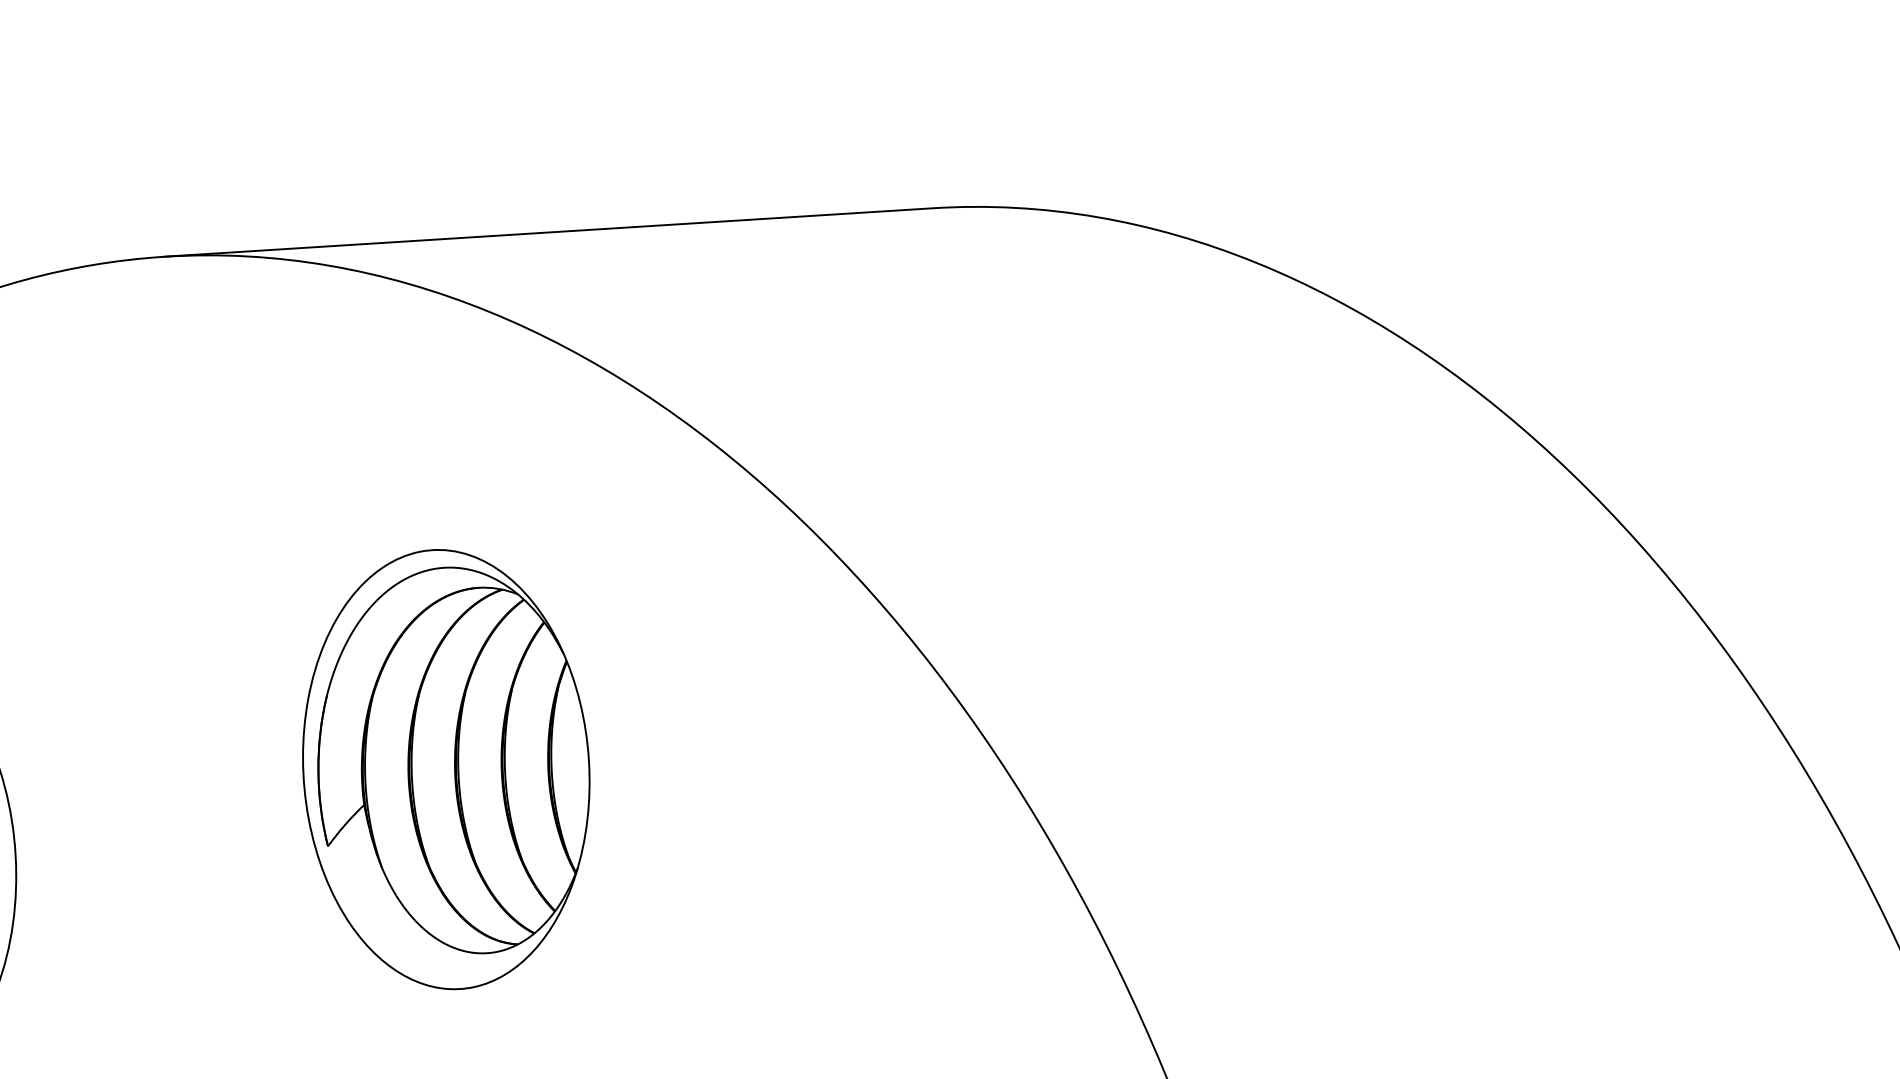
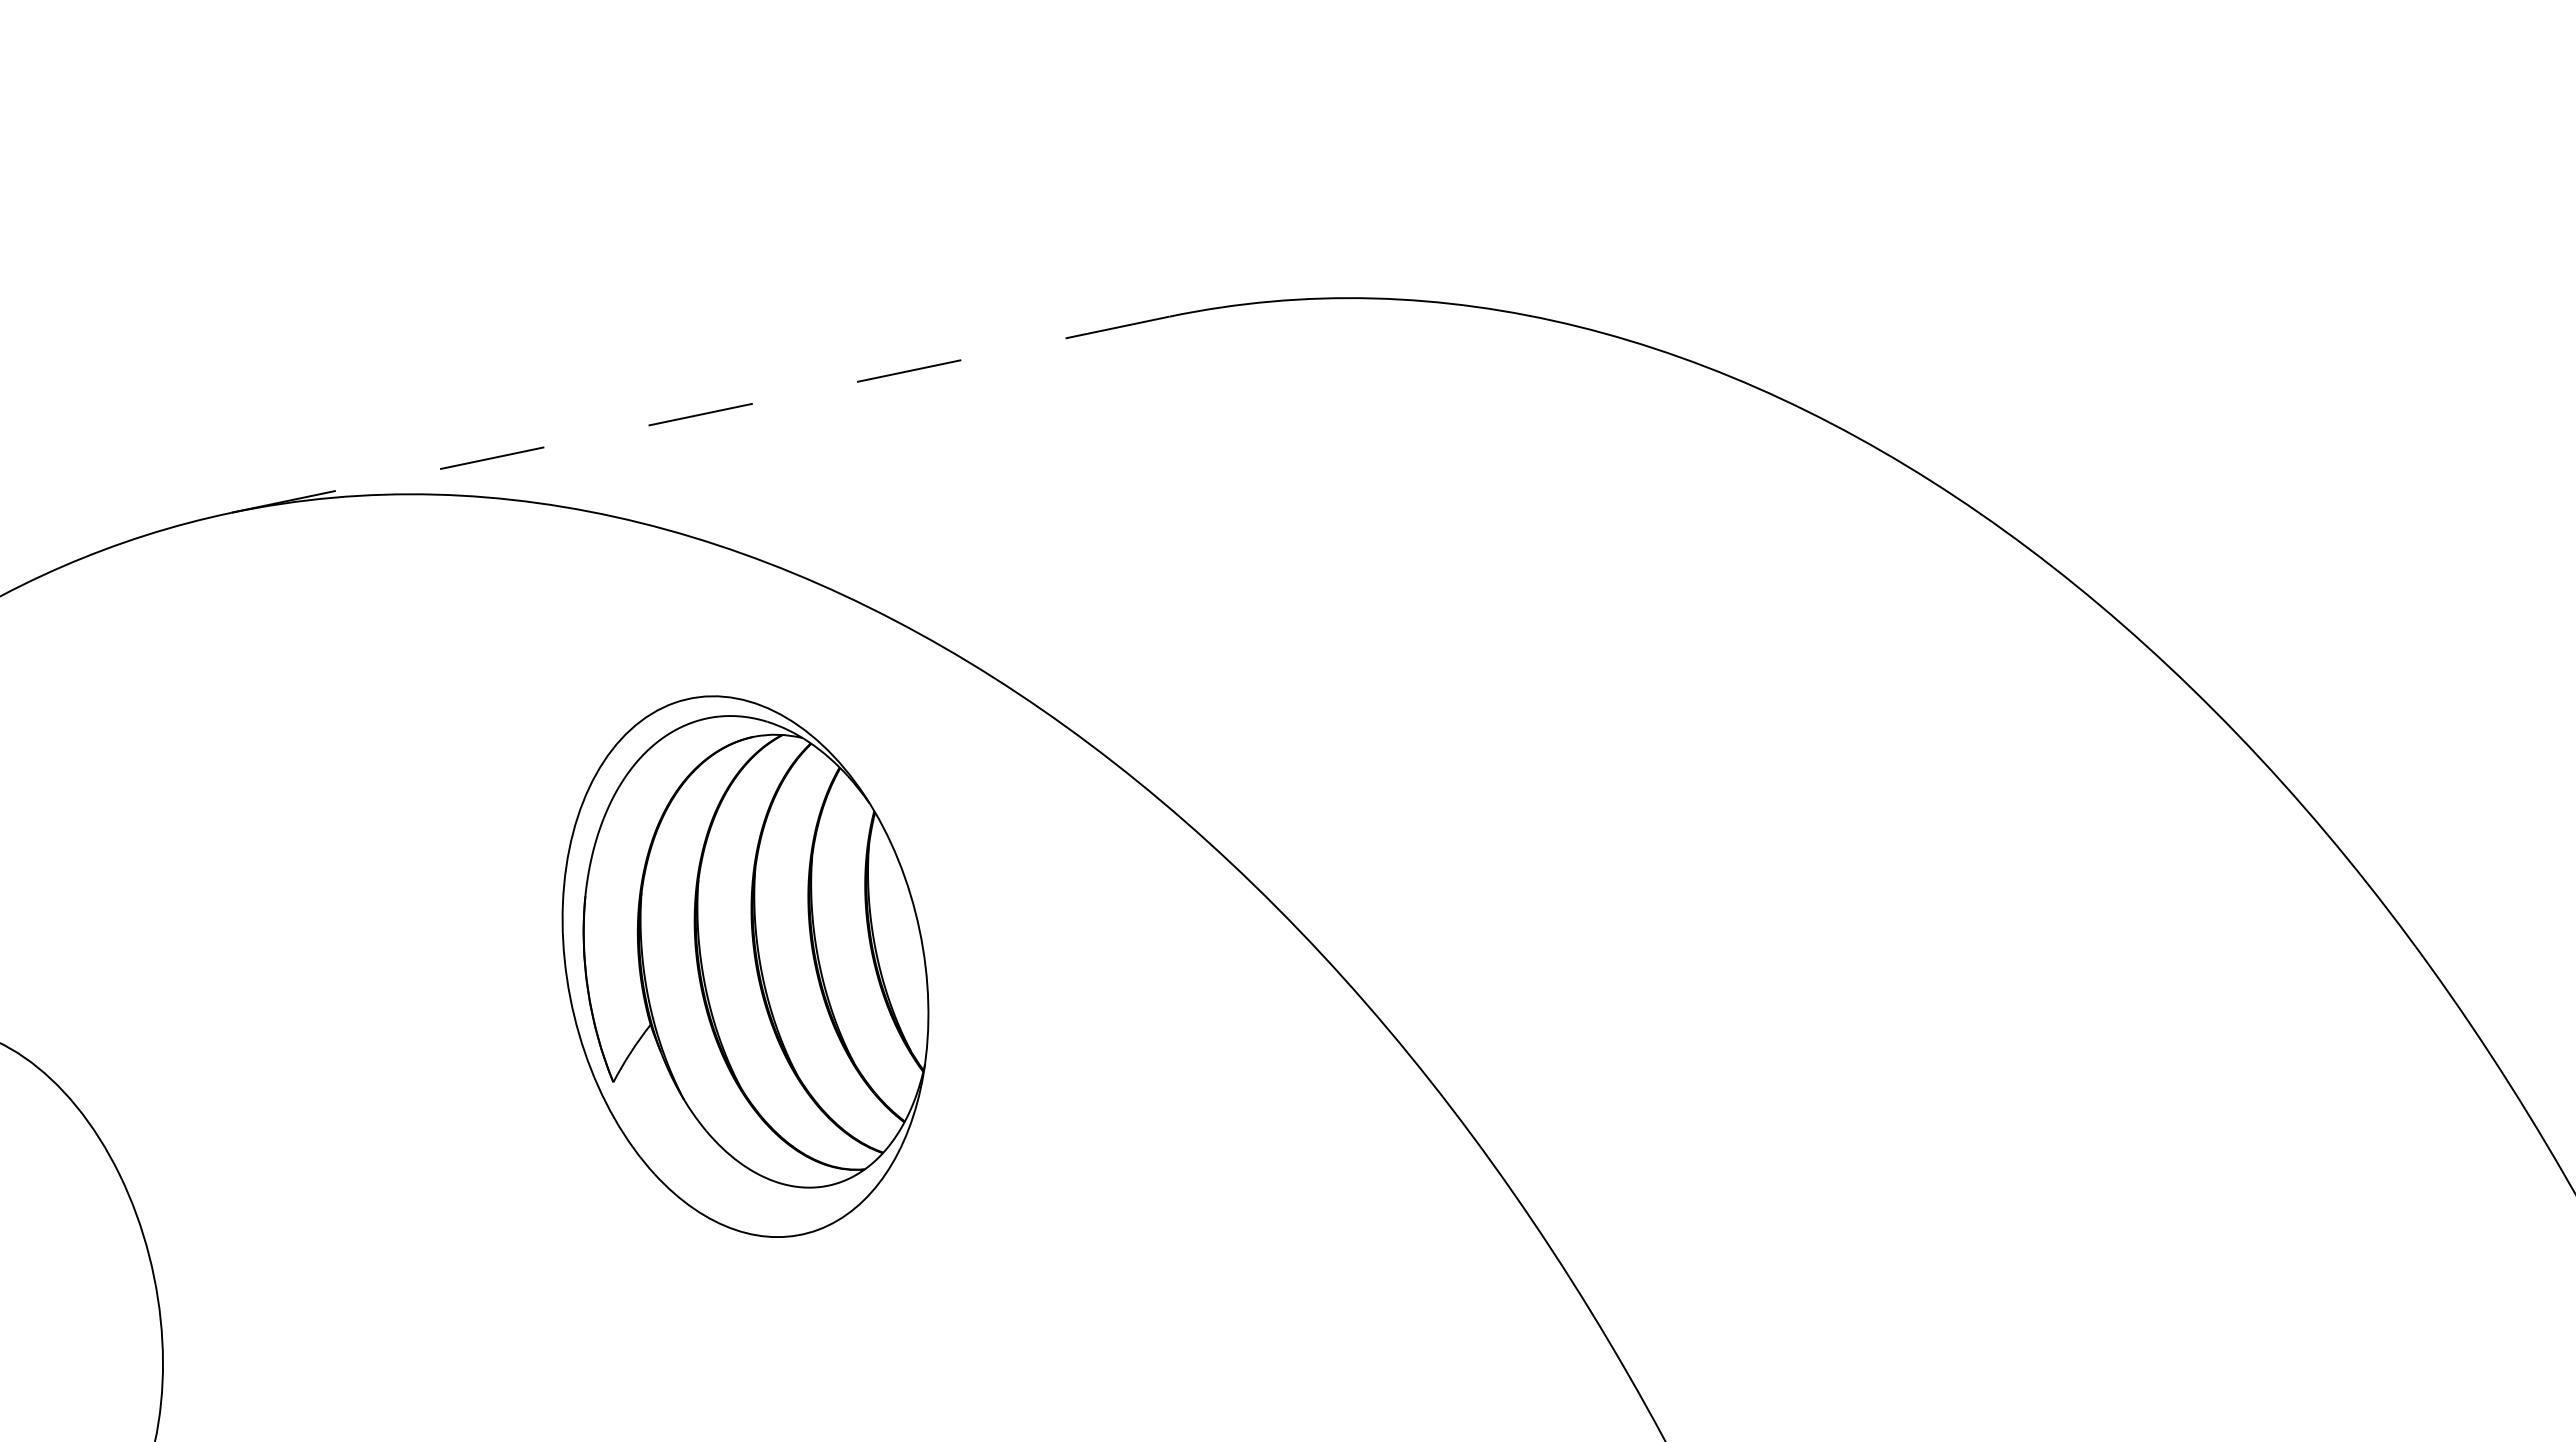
line: (549, 232) -> (701, 414), solid -> dashed
part: (446, 769) -> (745, 966), moved

